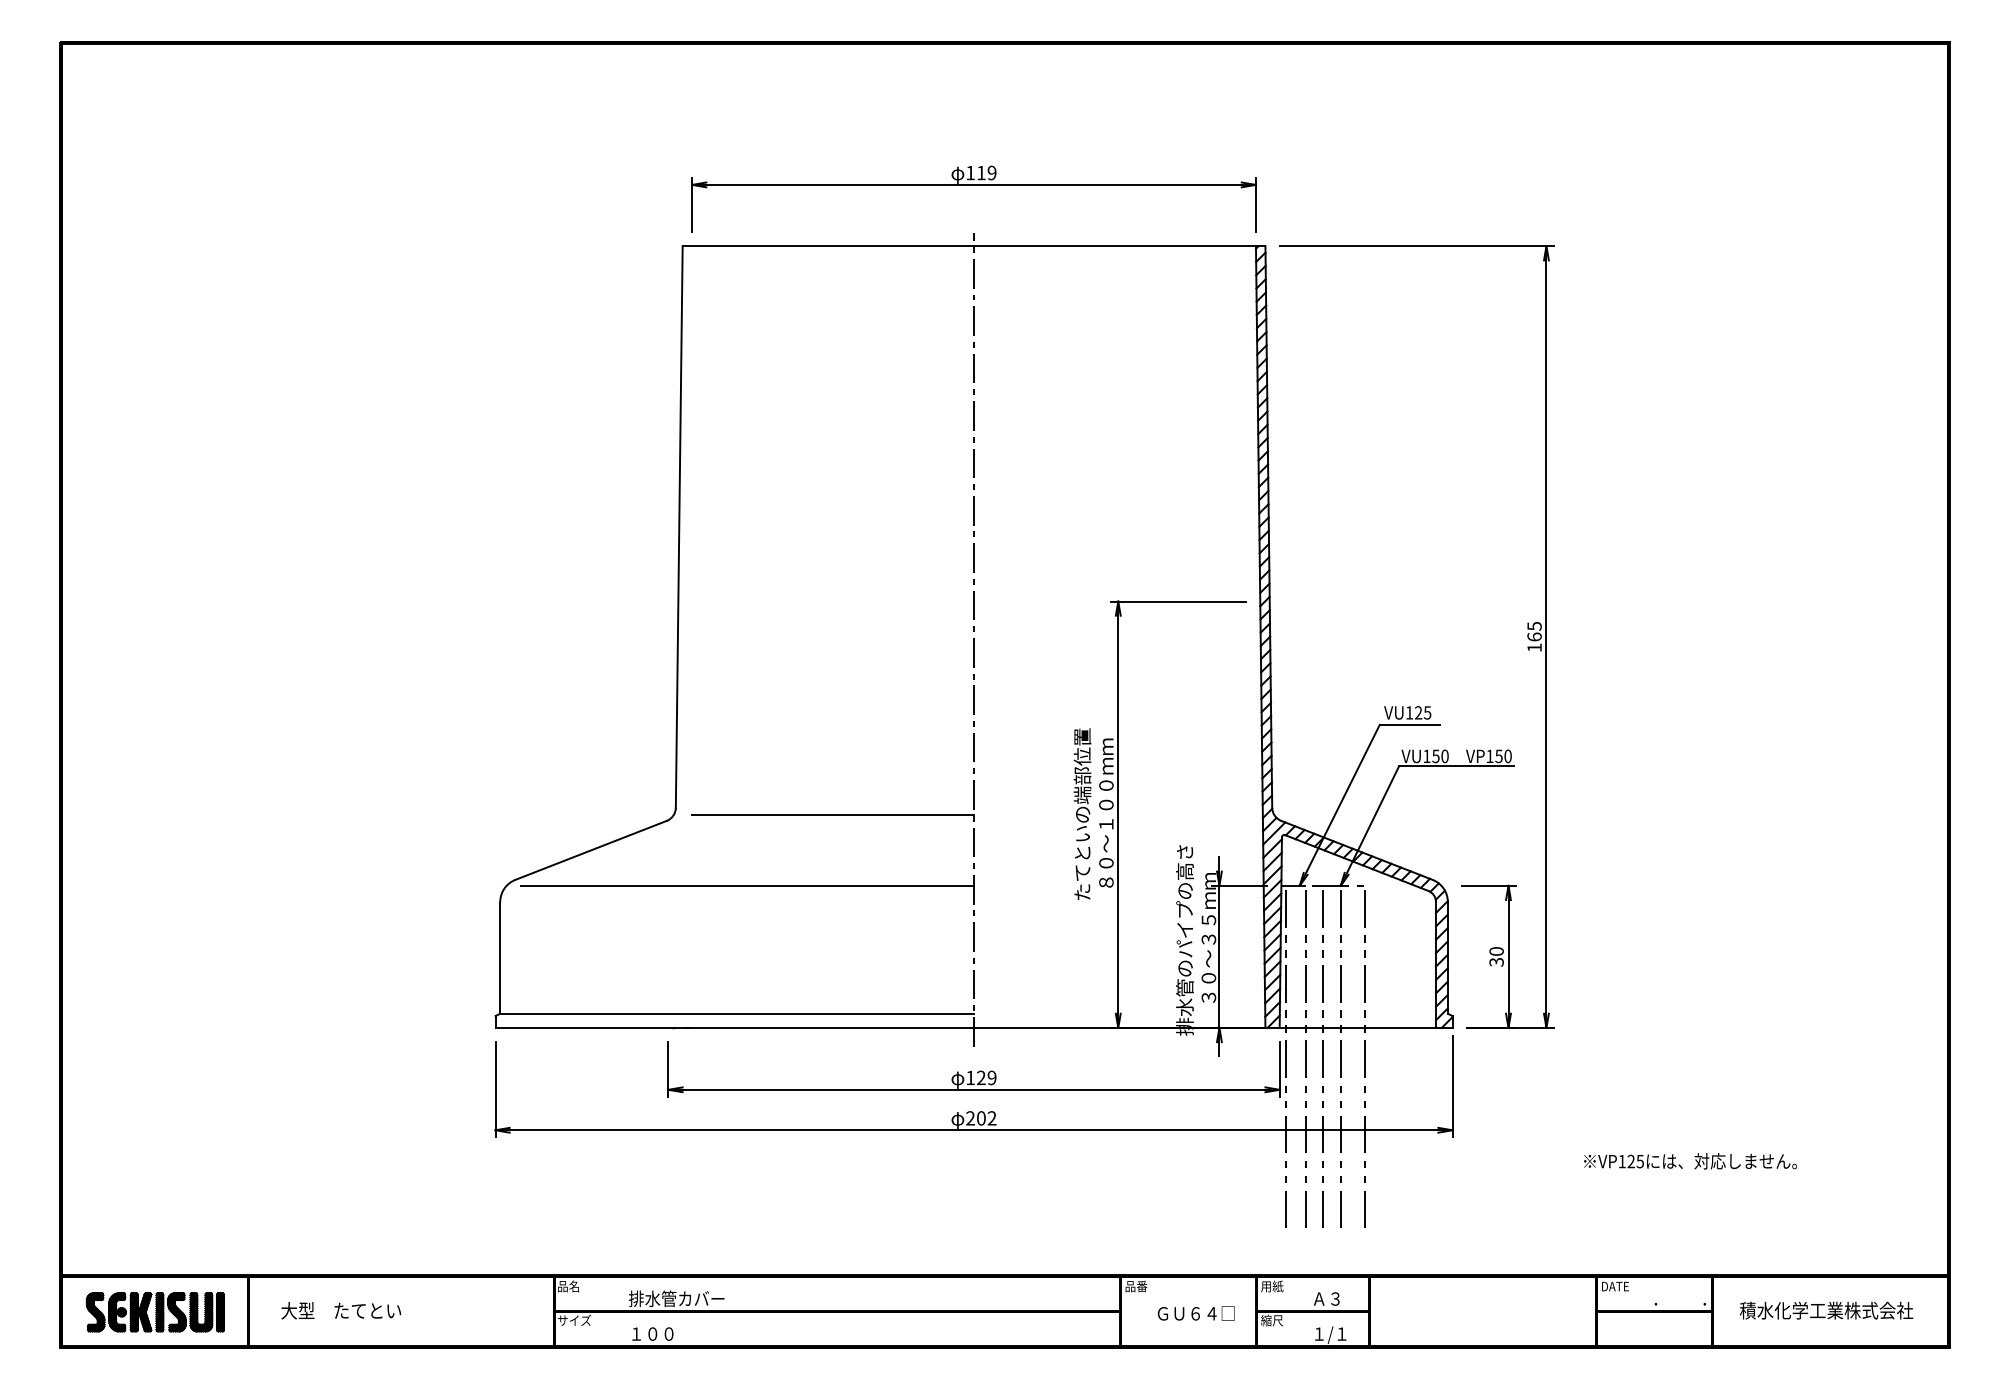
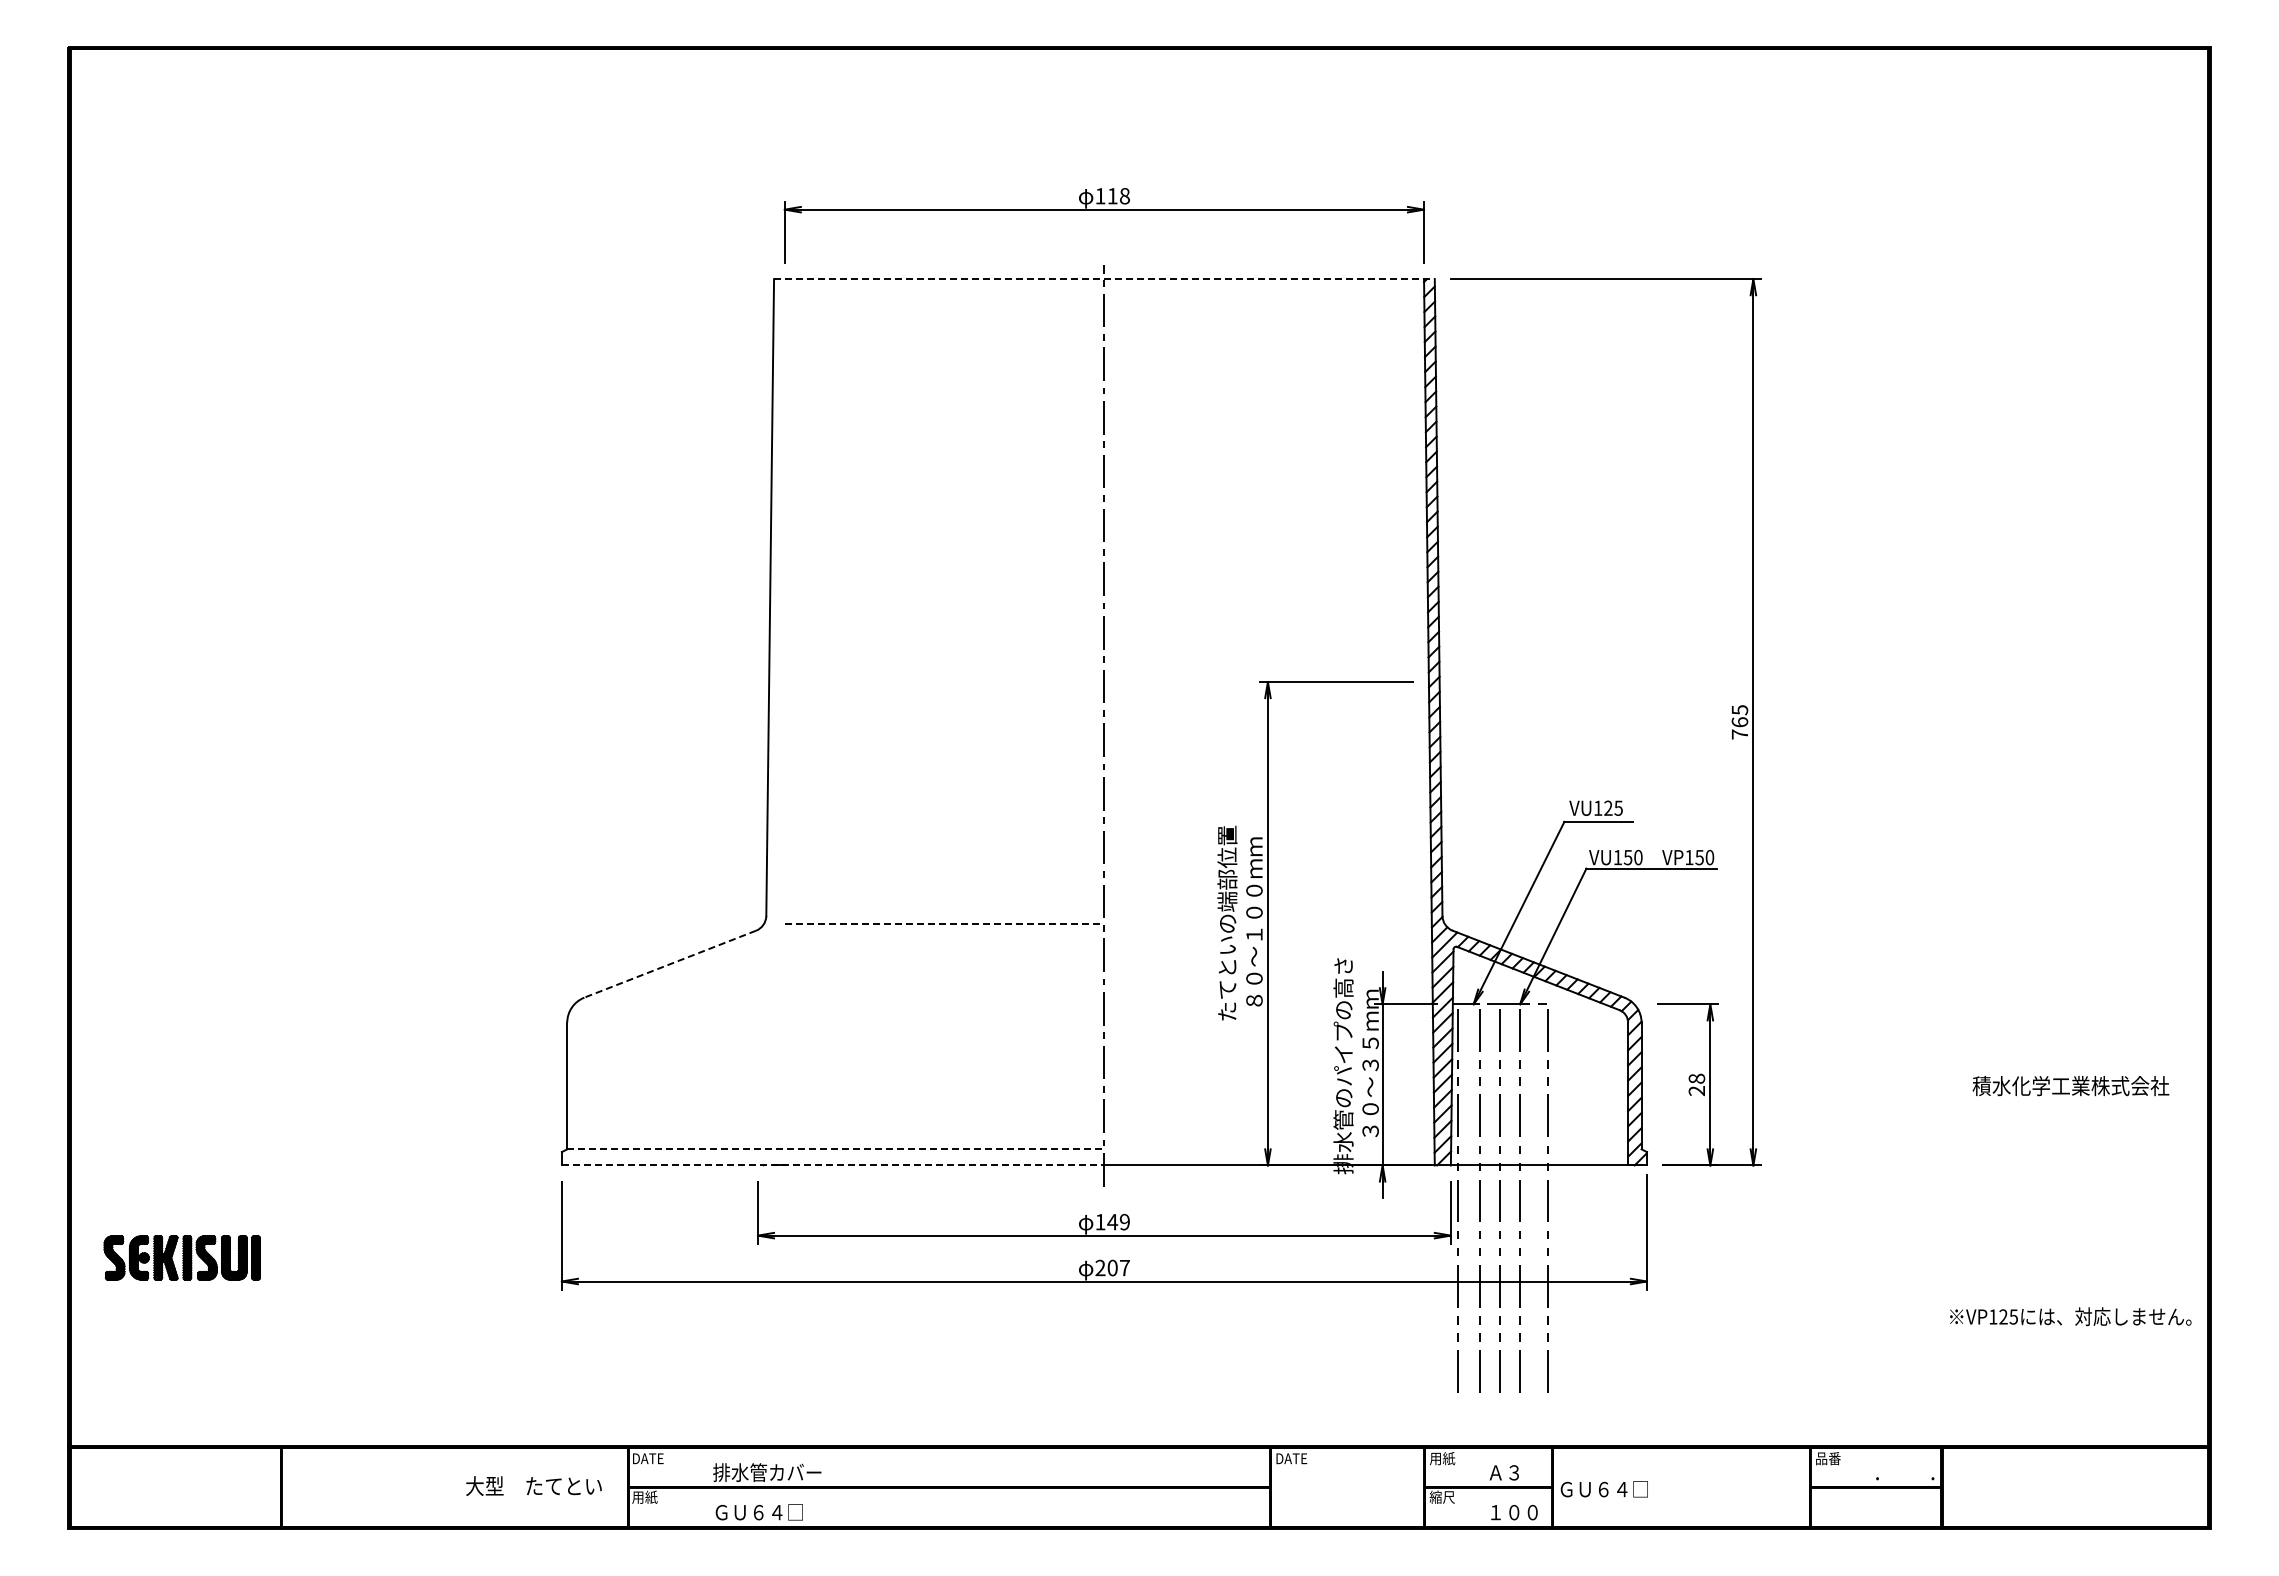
text: (991, 173) -> (1124, 196), 119 -> 118
line: (974, 246) -> (1104, 279), solid -> dashed
text: (1534, 647) -> (1739, 734), 165 -> 765
line: (833, 814) -> (944, 923), solid -> dashed
line: (590, 850) -> (669, 964), solid -> dashed
line: (747, 885) -> (847, 1004), removed
text: (1497, 956) -> (1697, 1084), 30 -> 28
line: (736, 1013) -> (835, 1149), solid -> dashed
line: (735, 1027) -> (833, 1165), solid -> dashed
text: (981, 1077) -> (1112, 1221), 129 -> 149
text: (991, 1117) -> (1124, 1267), 202 -> 207
text: (1690, 1161) -> (2070, 1316), moved
text: (571, 1286) -> (647, 1458), 品名 -> DATE
text: (1139, 1286) -> (1291, 1458), 品番 -> DATE
text: (1615, 1286) -> (1831, 1458), DATE -> 品番
text: (340, 1310) -> (533, 1485), moved
part: (154, 1311) -> (181, 1257), moved
text: (1826, 1311) -> (2070, 1086), moved
text: (1195, 1313) -> (1603, 1489), moved
text: (574, 1319) -> (651, 1496), サイズ -> 用紙
text: (668, 1334) -> (758, 1512), １００ -> ＧＵ６４□
text: (1341, 1334) -> (1521, 1513), １/１ -> １００

